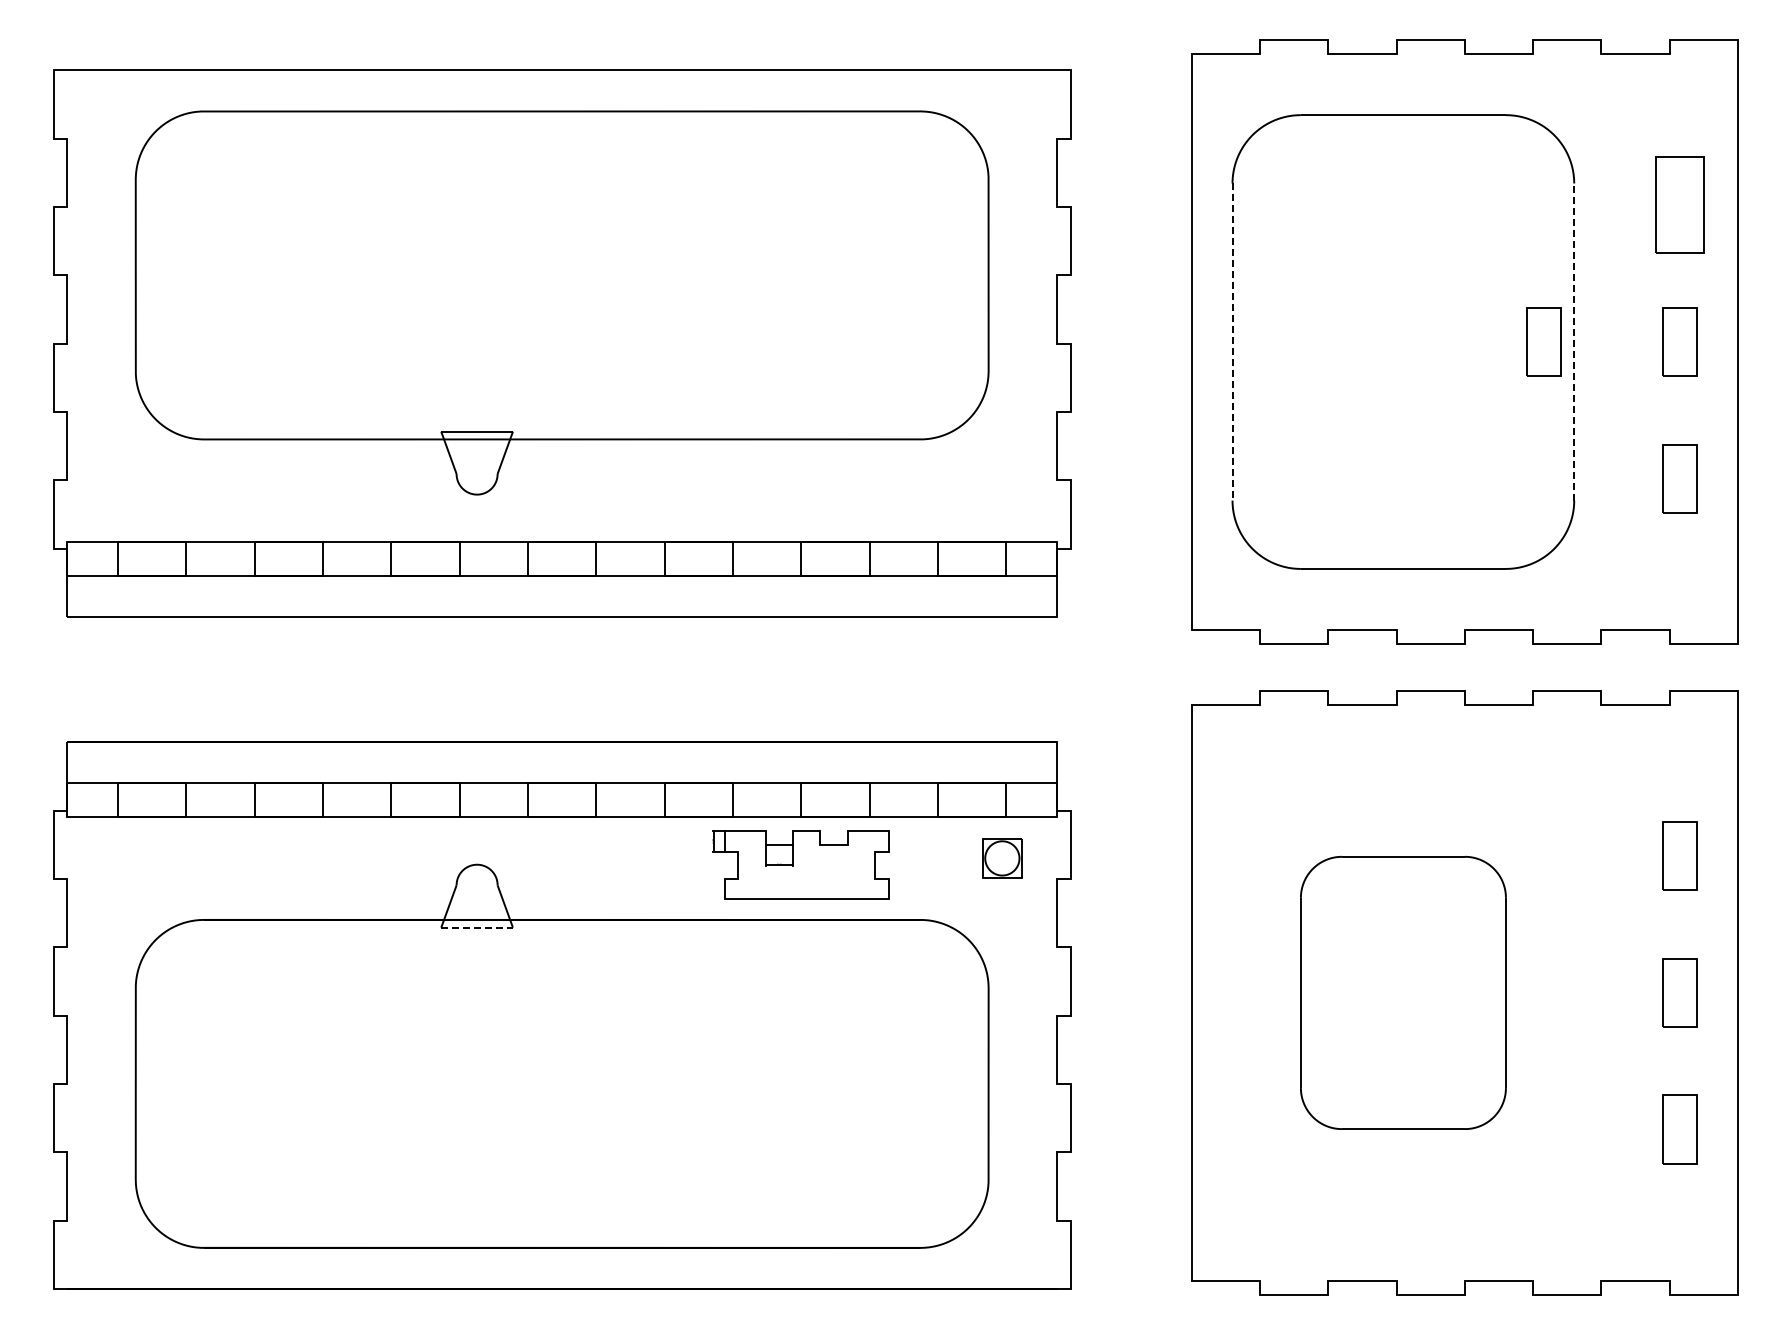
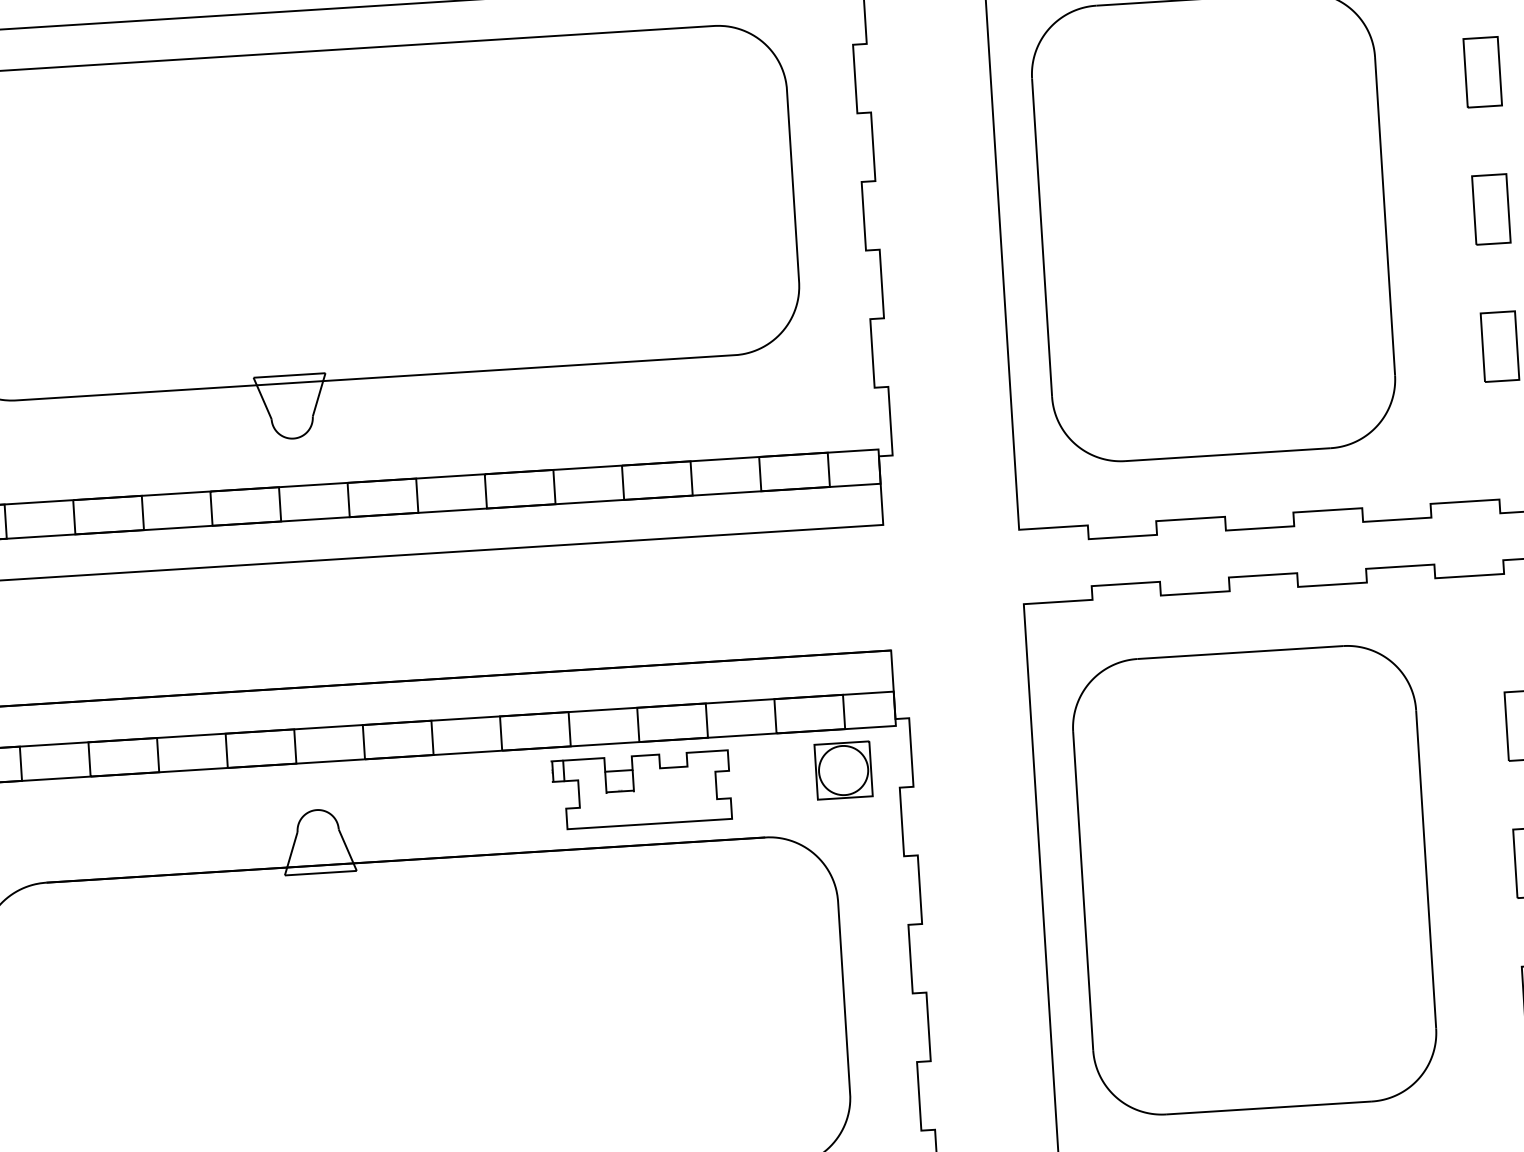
part: (1679, 205) -> (1482, 72), size x0.71
part: (1543, 341) -> (1354, 217), removed
line: (1232, 342) -> (1042, 238), dashed -> solid
line: (1574, 342) -> (1385, 216), dashed -> solid
part: (1002, 858) -> (843, 770), size x1.43
line: (477, 927) -> (321, 873), dashed -> solid
part: (1403, 992) -> (1254, 879), size x1.67

